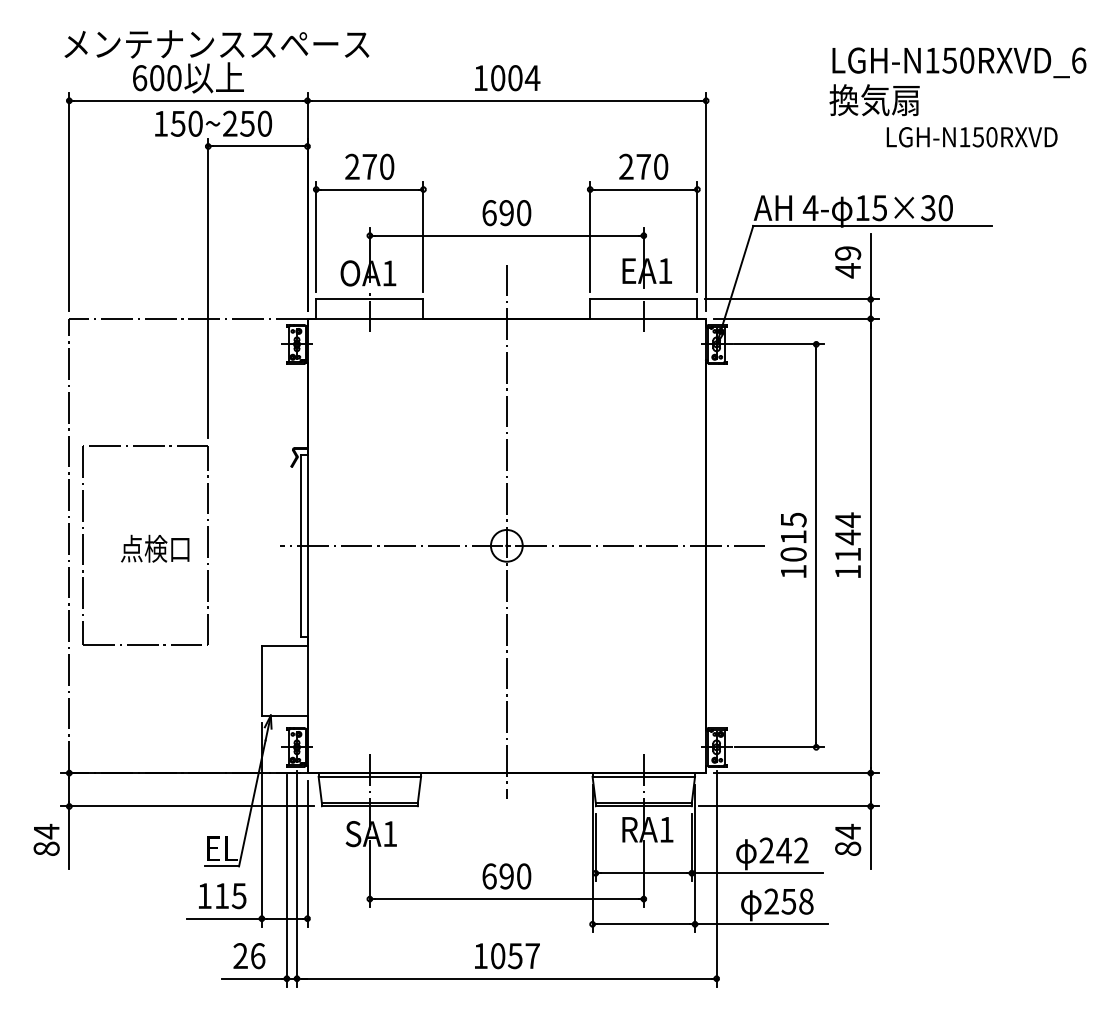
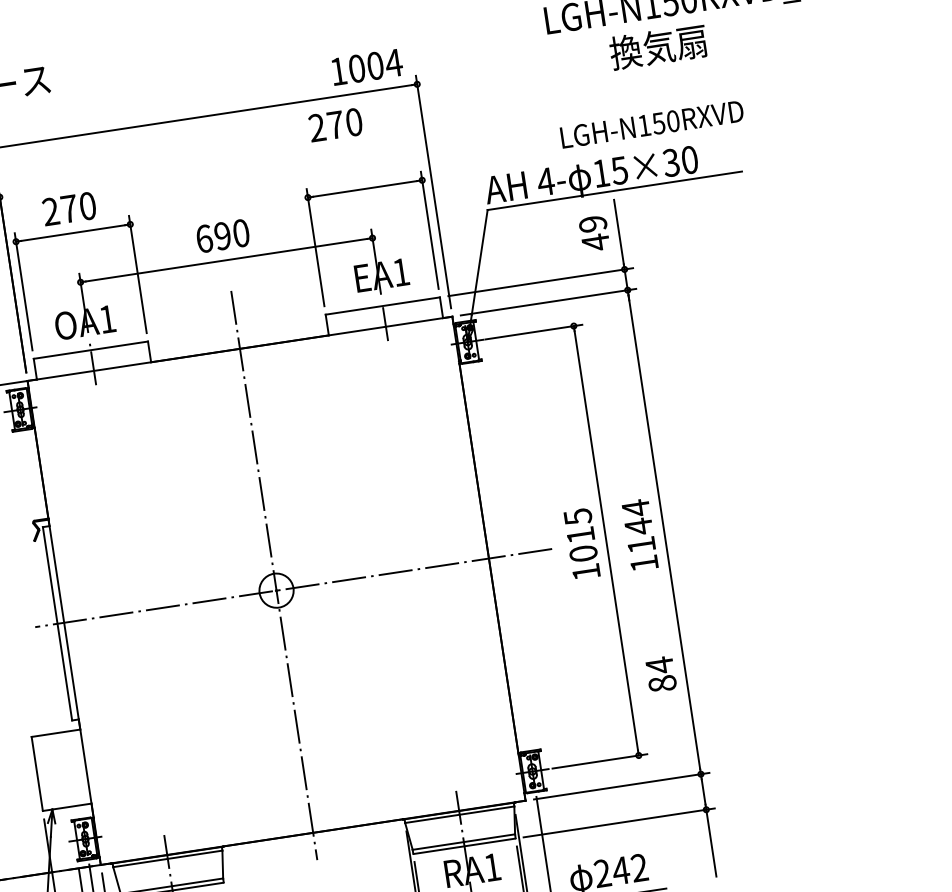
text: (507, 78) -> (367, 67), moved
text: (874, 100) -> (658, 47), moved
text: (971, 137) -> (651, 124), moved
text: (643, 166) -> (335, 124), moved
text: (848, 839) -> (661, 673), moved

